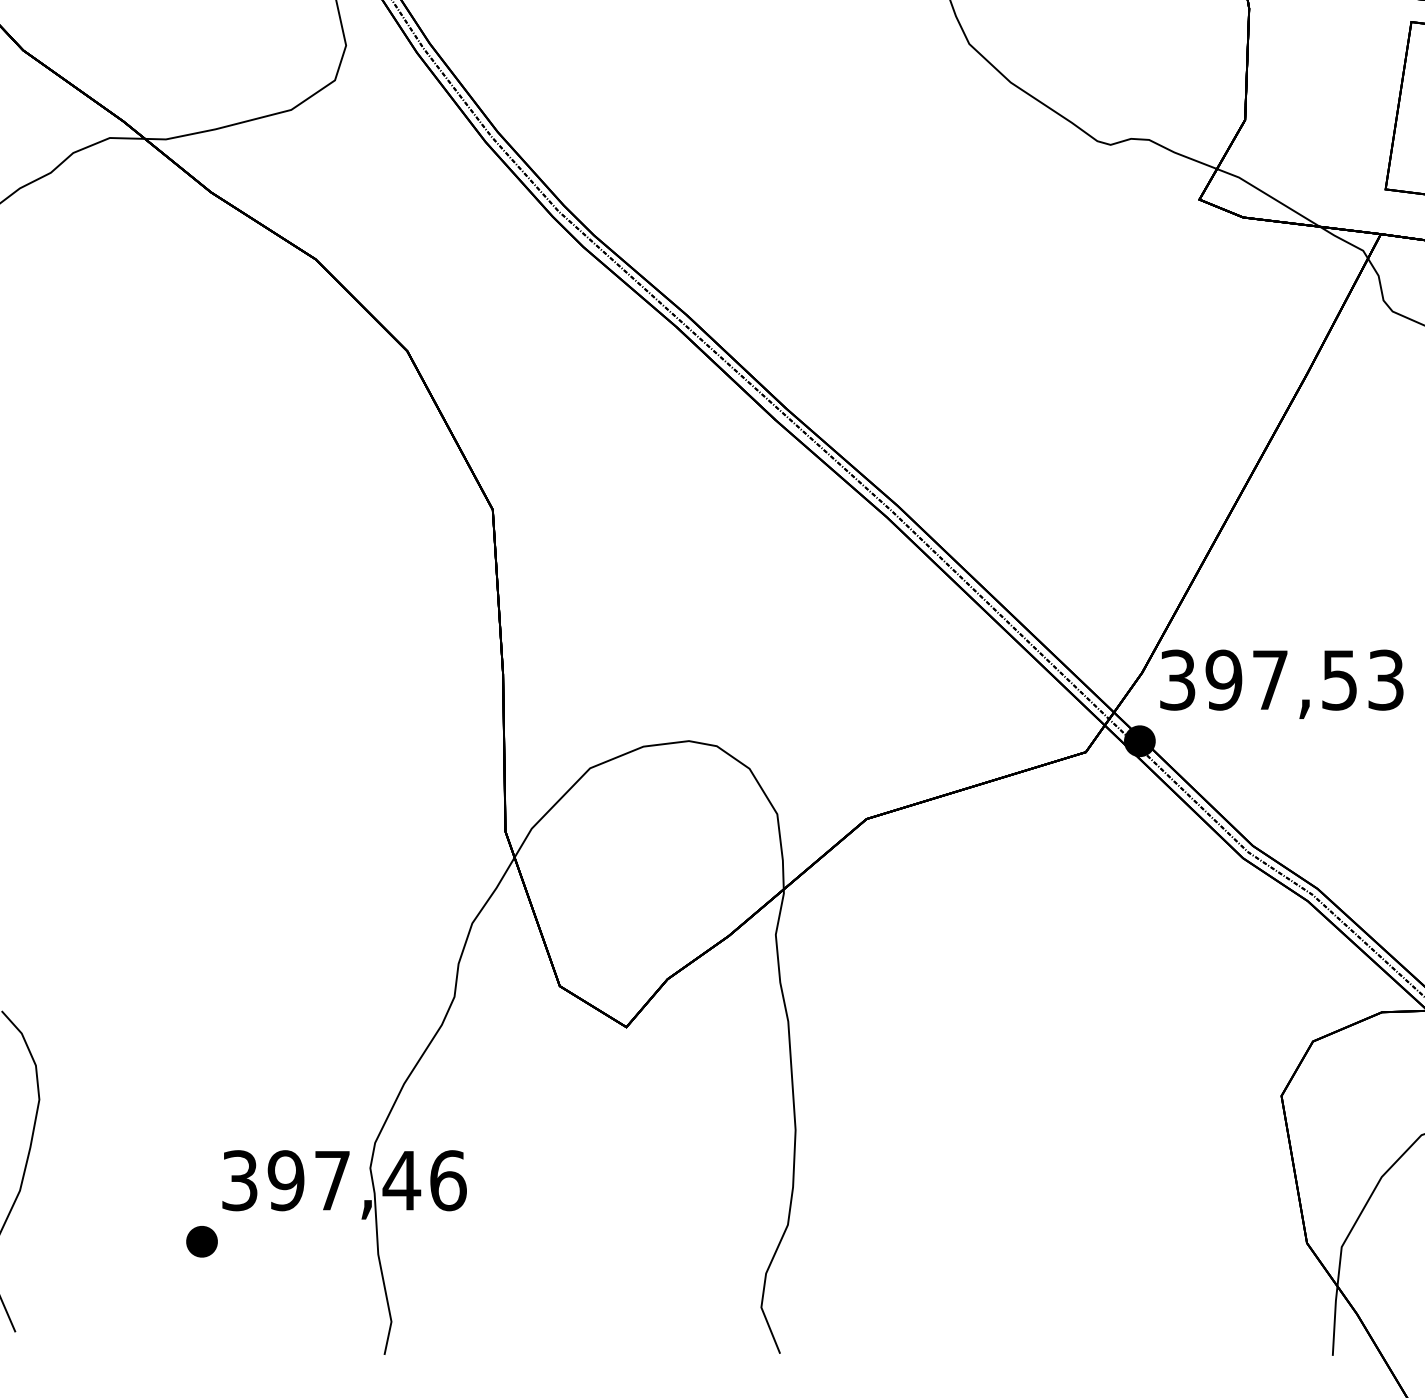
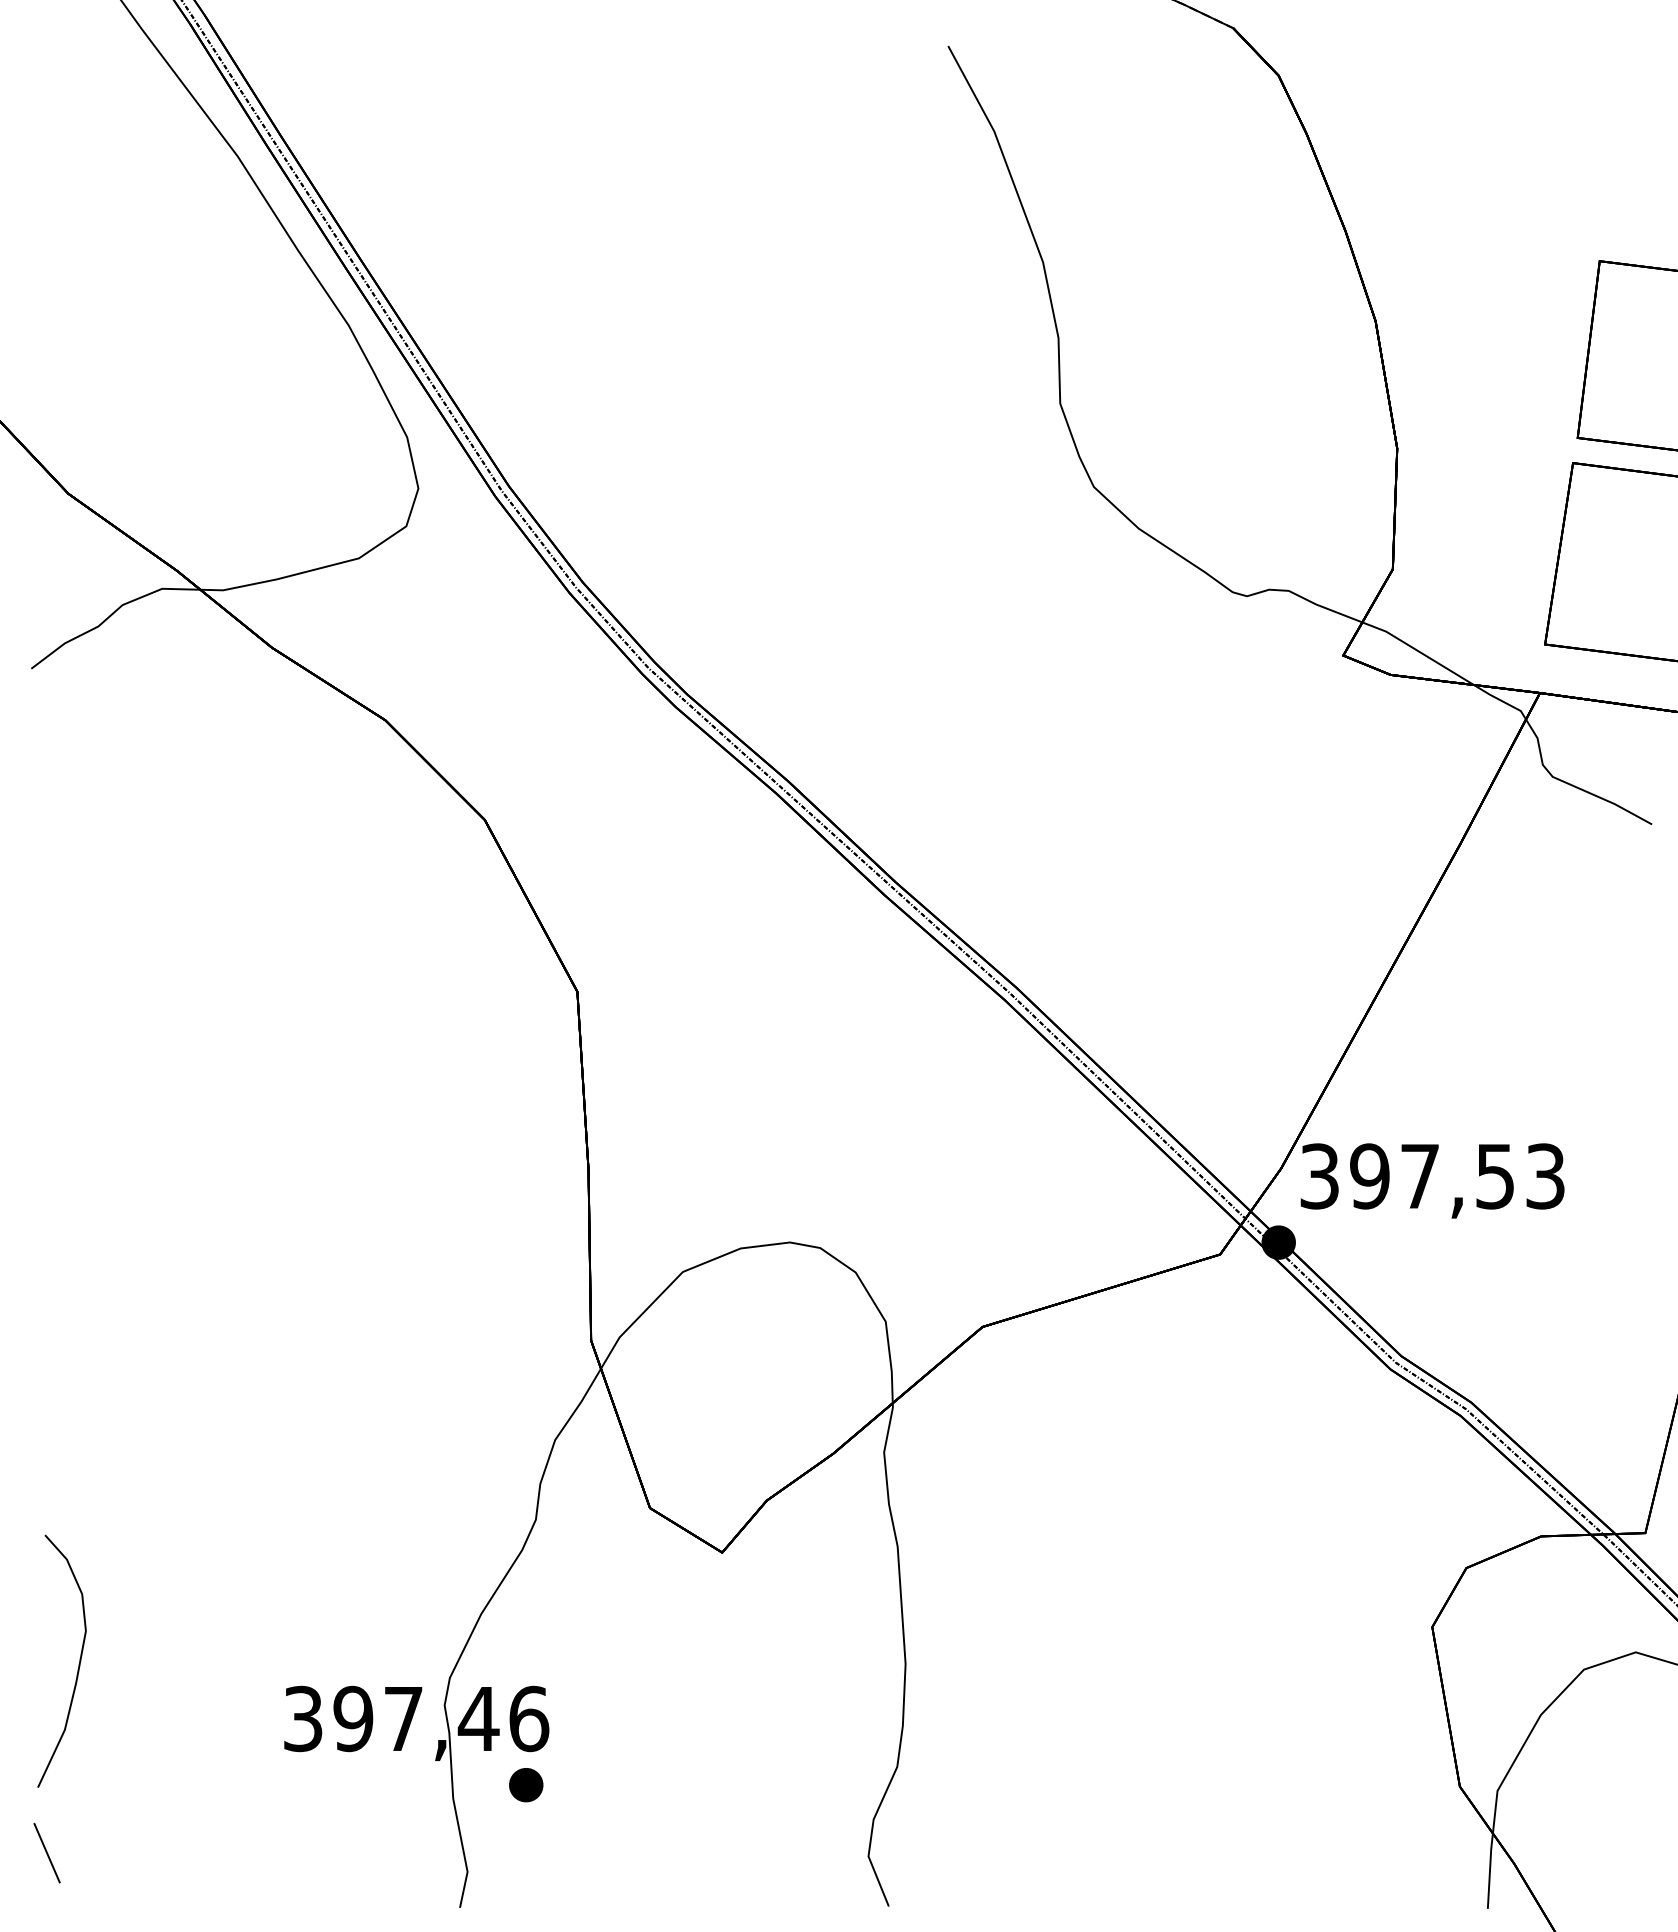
part: (202, 1242) -> (526, 1785), moved

